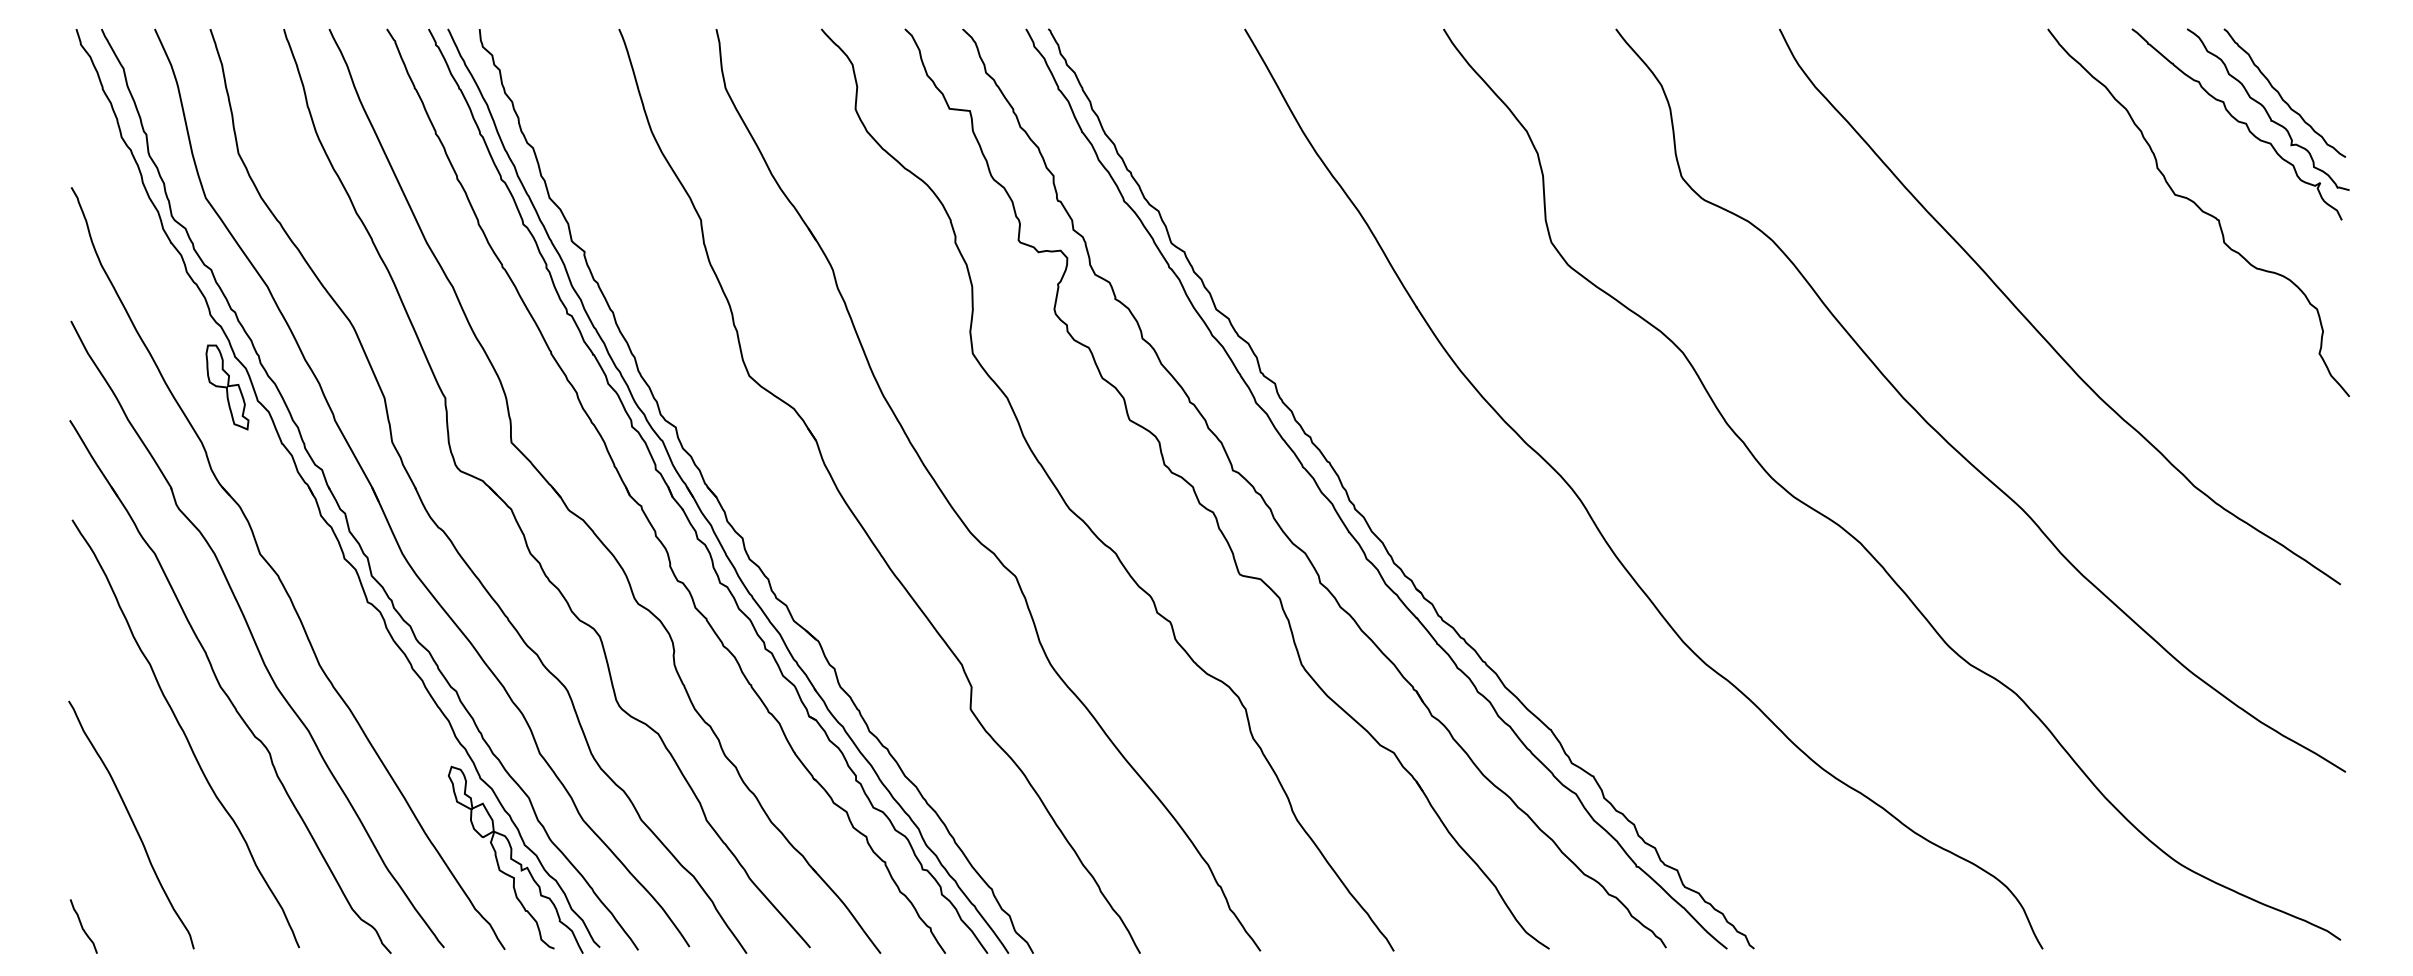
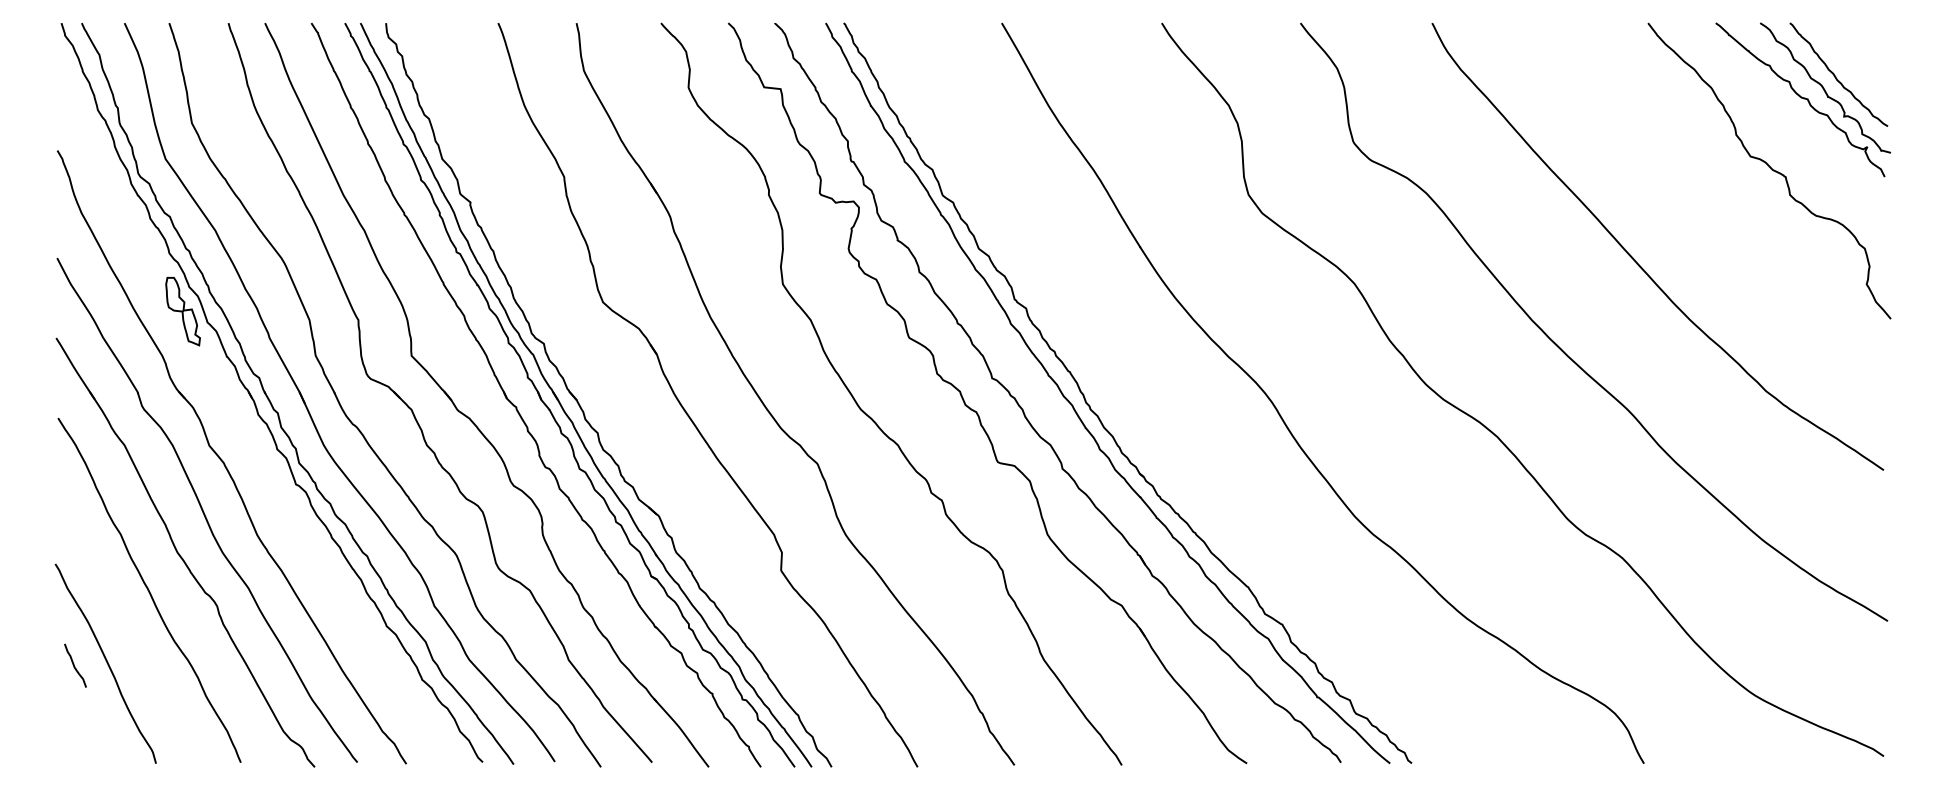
part: (515, 859) -> (414, 691), removed
curve: (82, 926) -> (74, 665), moved

